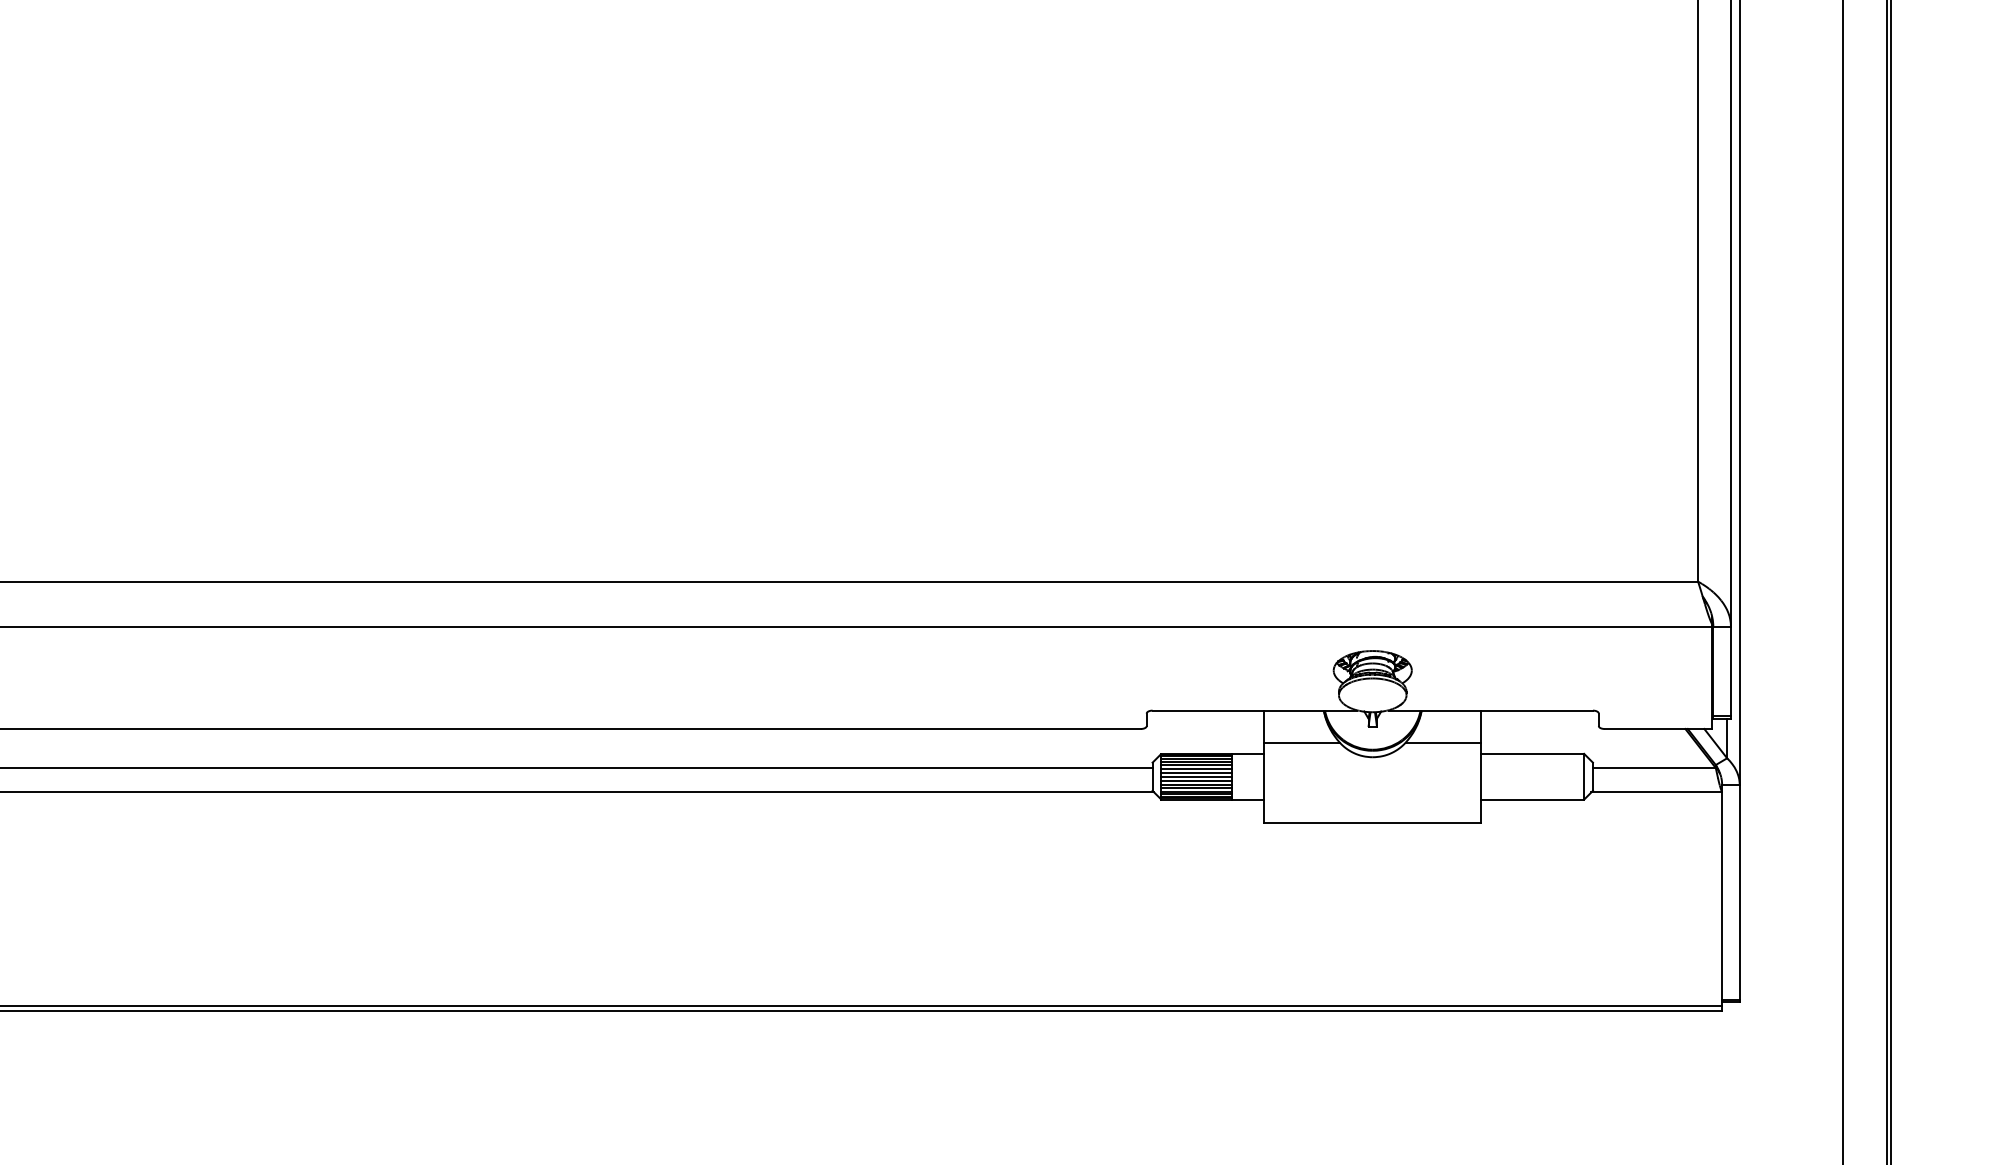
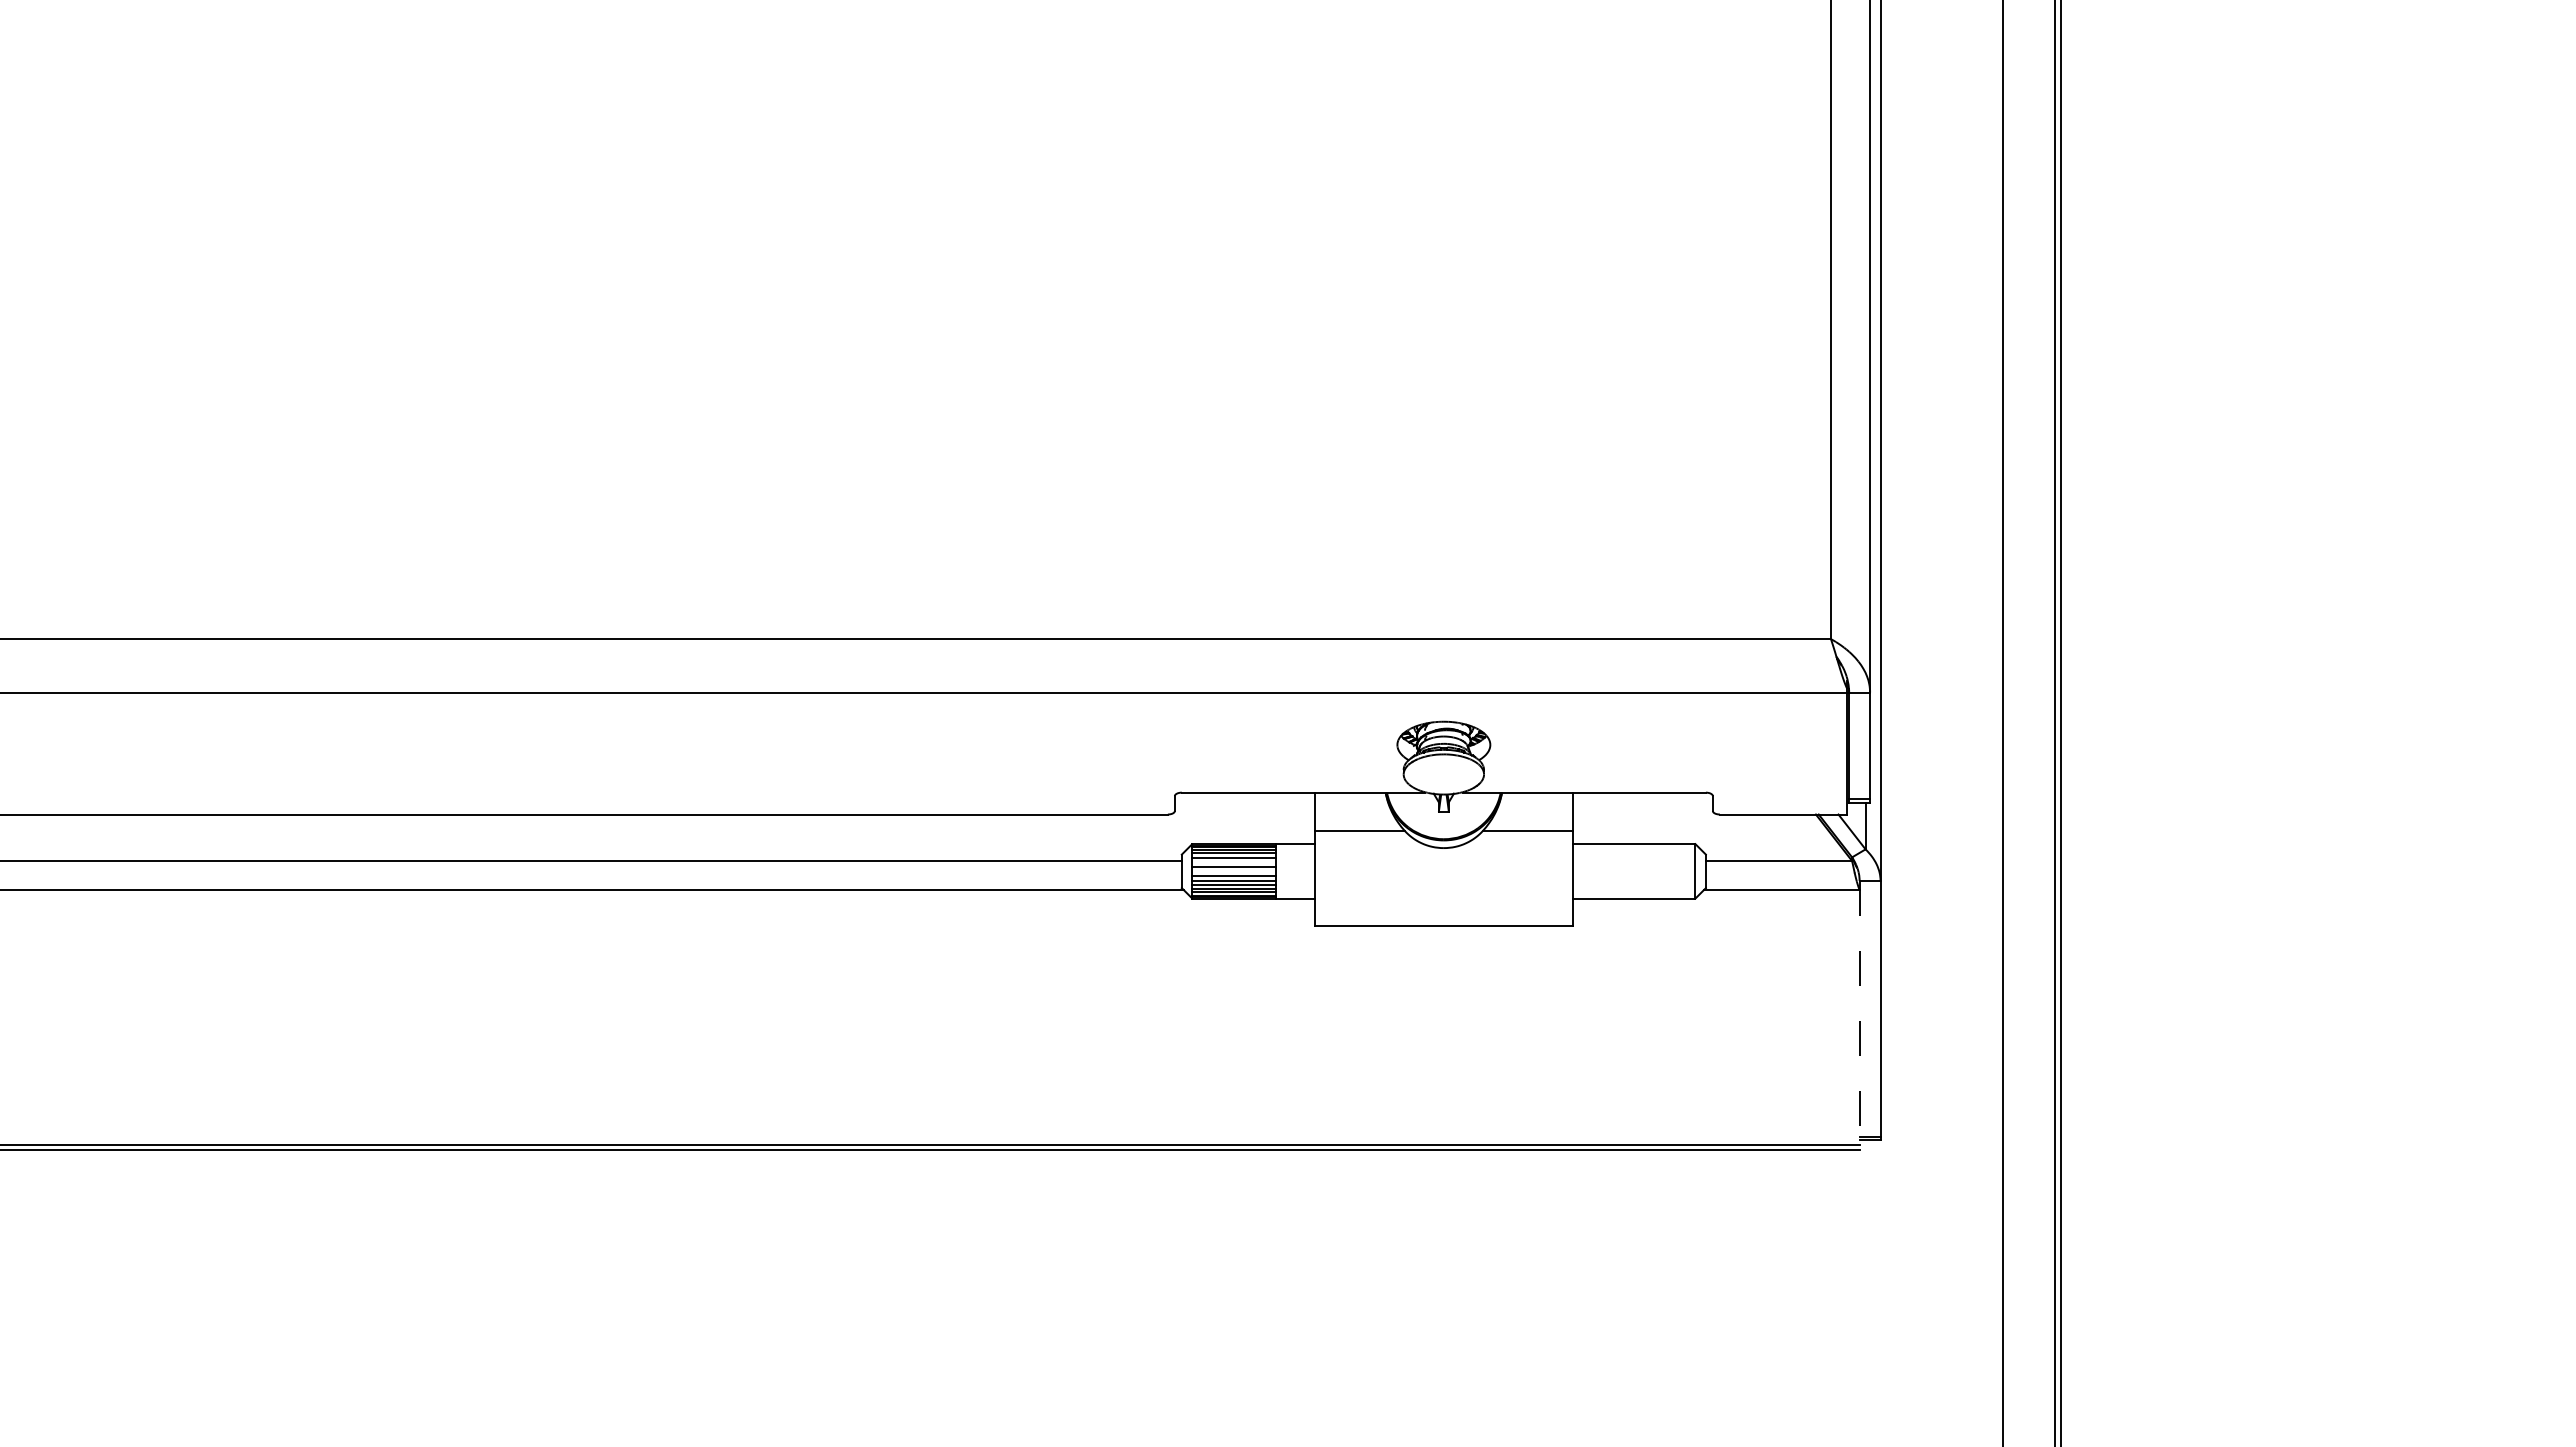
line: (1196, 768) -> (1234, 861), removed
line: (1196, 776) -> (1234, 871), removed
line: (1722, 897) -> (1859, 1015), solid -> dashed

